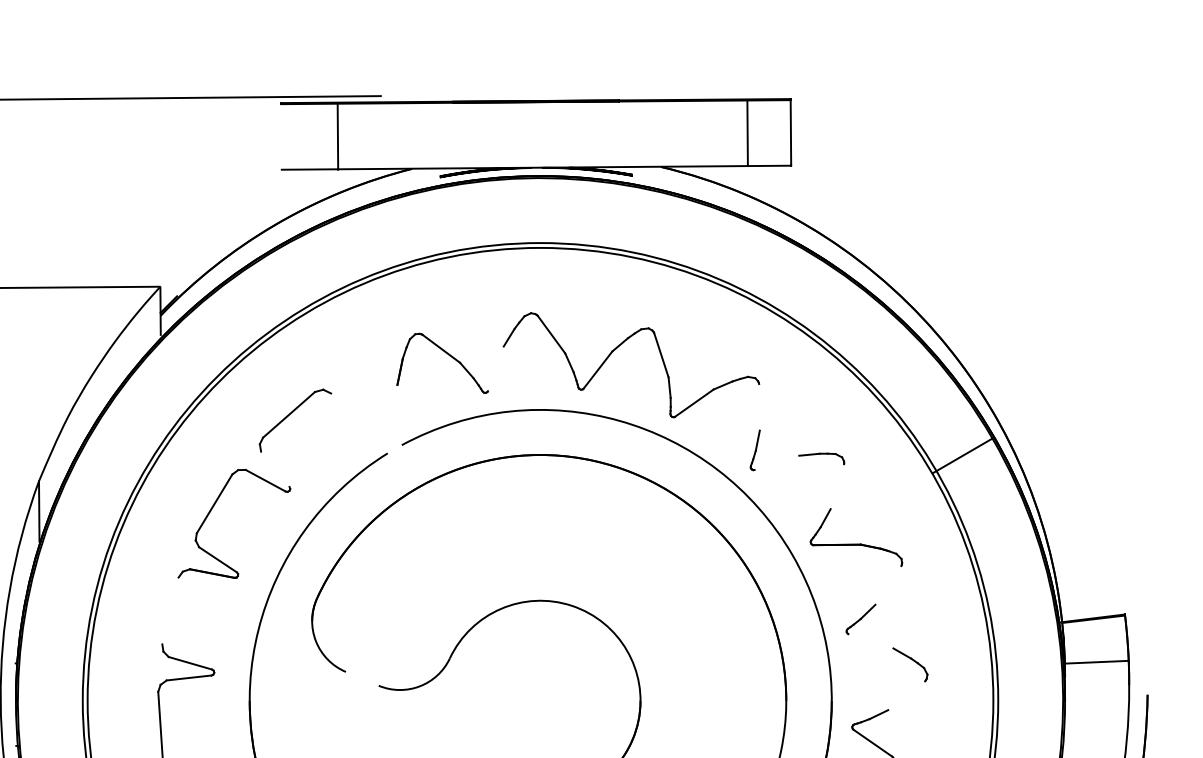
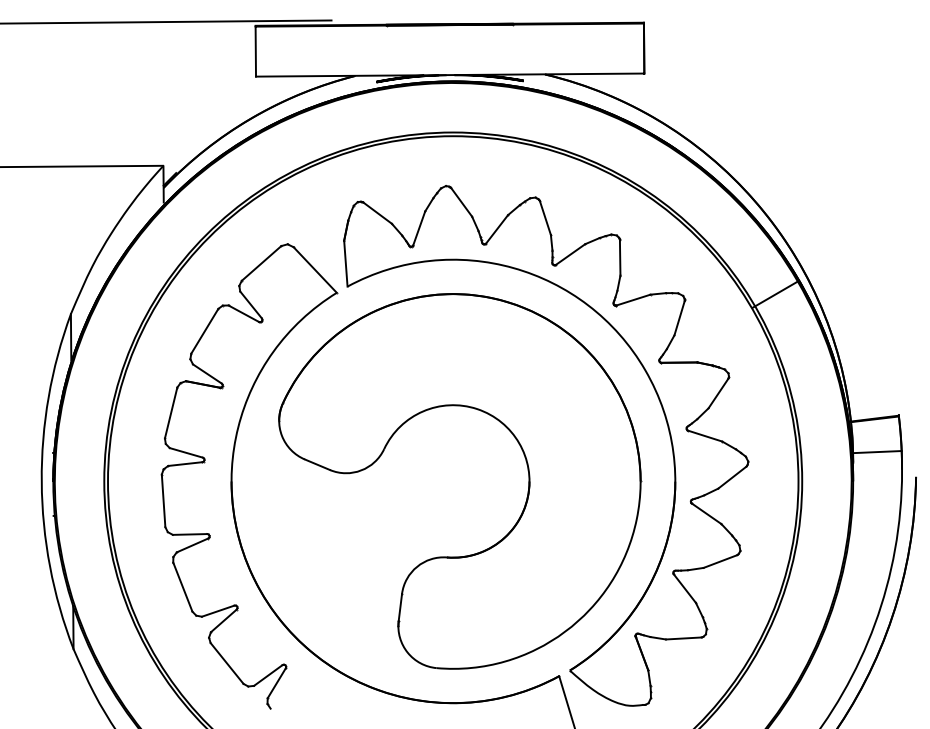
line: (746, 132) -> (643, 48), moved
line: (337, 136) -> (255, 51), moved
line: (496, 368) -> (419, 228), added
line: (758, 407) -> (619, 257), added
line: (399, 414) -> (345, 263), added
line: (358, 422) -> (314, 269), added
line: (776, 462) -> (633, 299), added
line: (274, 468) -> (250, 304), added
line: (837, 487) -> (679, 318), added
line: (888, 585) -> (718, 393), added
line: (169, 610) -> (170, 412), added
line: (871, 640) -> (705, 435), added
line: (361, 678) -> (316, 464), added
line: (906, 695) -> (732, 477), added

